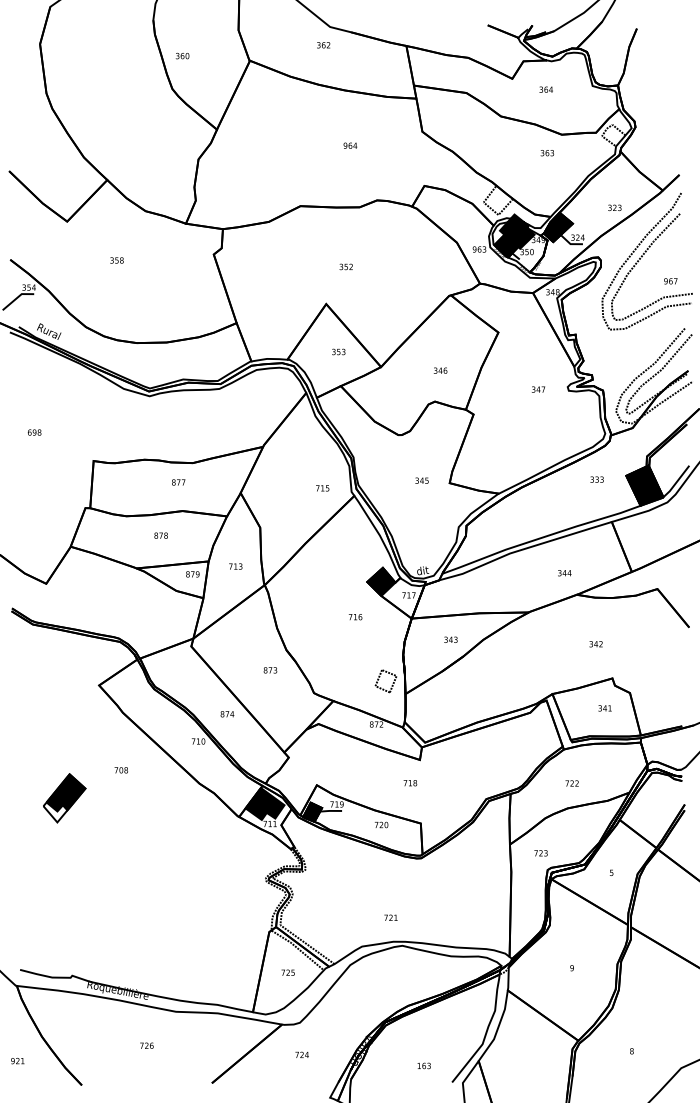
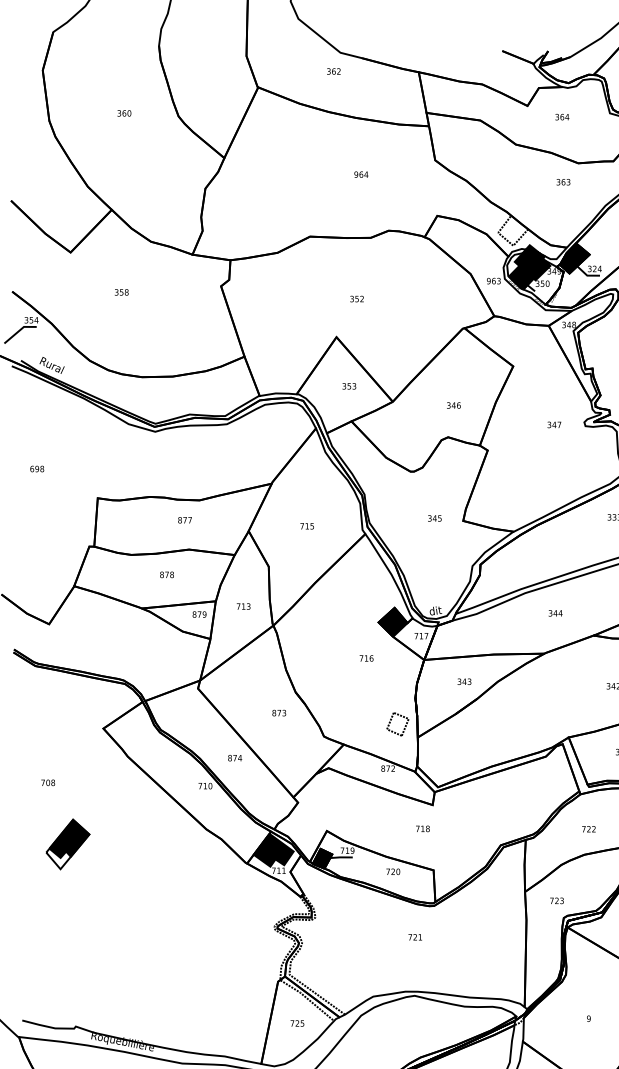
text: (182, 55) -> (124, 112), moved
text: (322, 488) -> (307, 526), moved
text: (564, 573) -> (555, 613), moved
text: (120, 770) -> (47, 783), moved
text: (390, 917) -> (414, 937), moved

